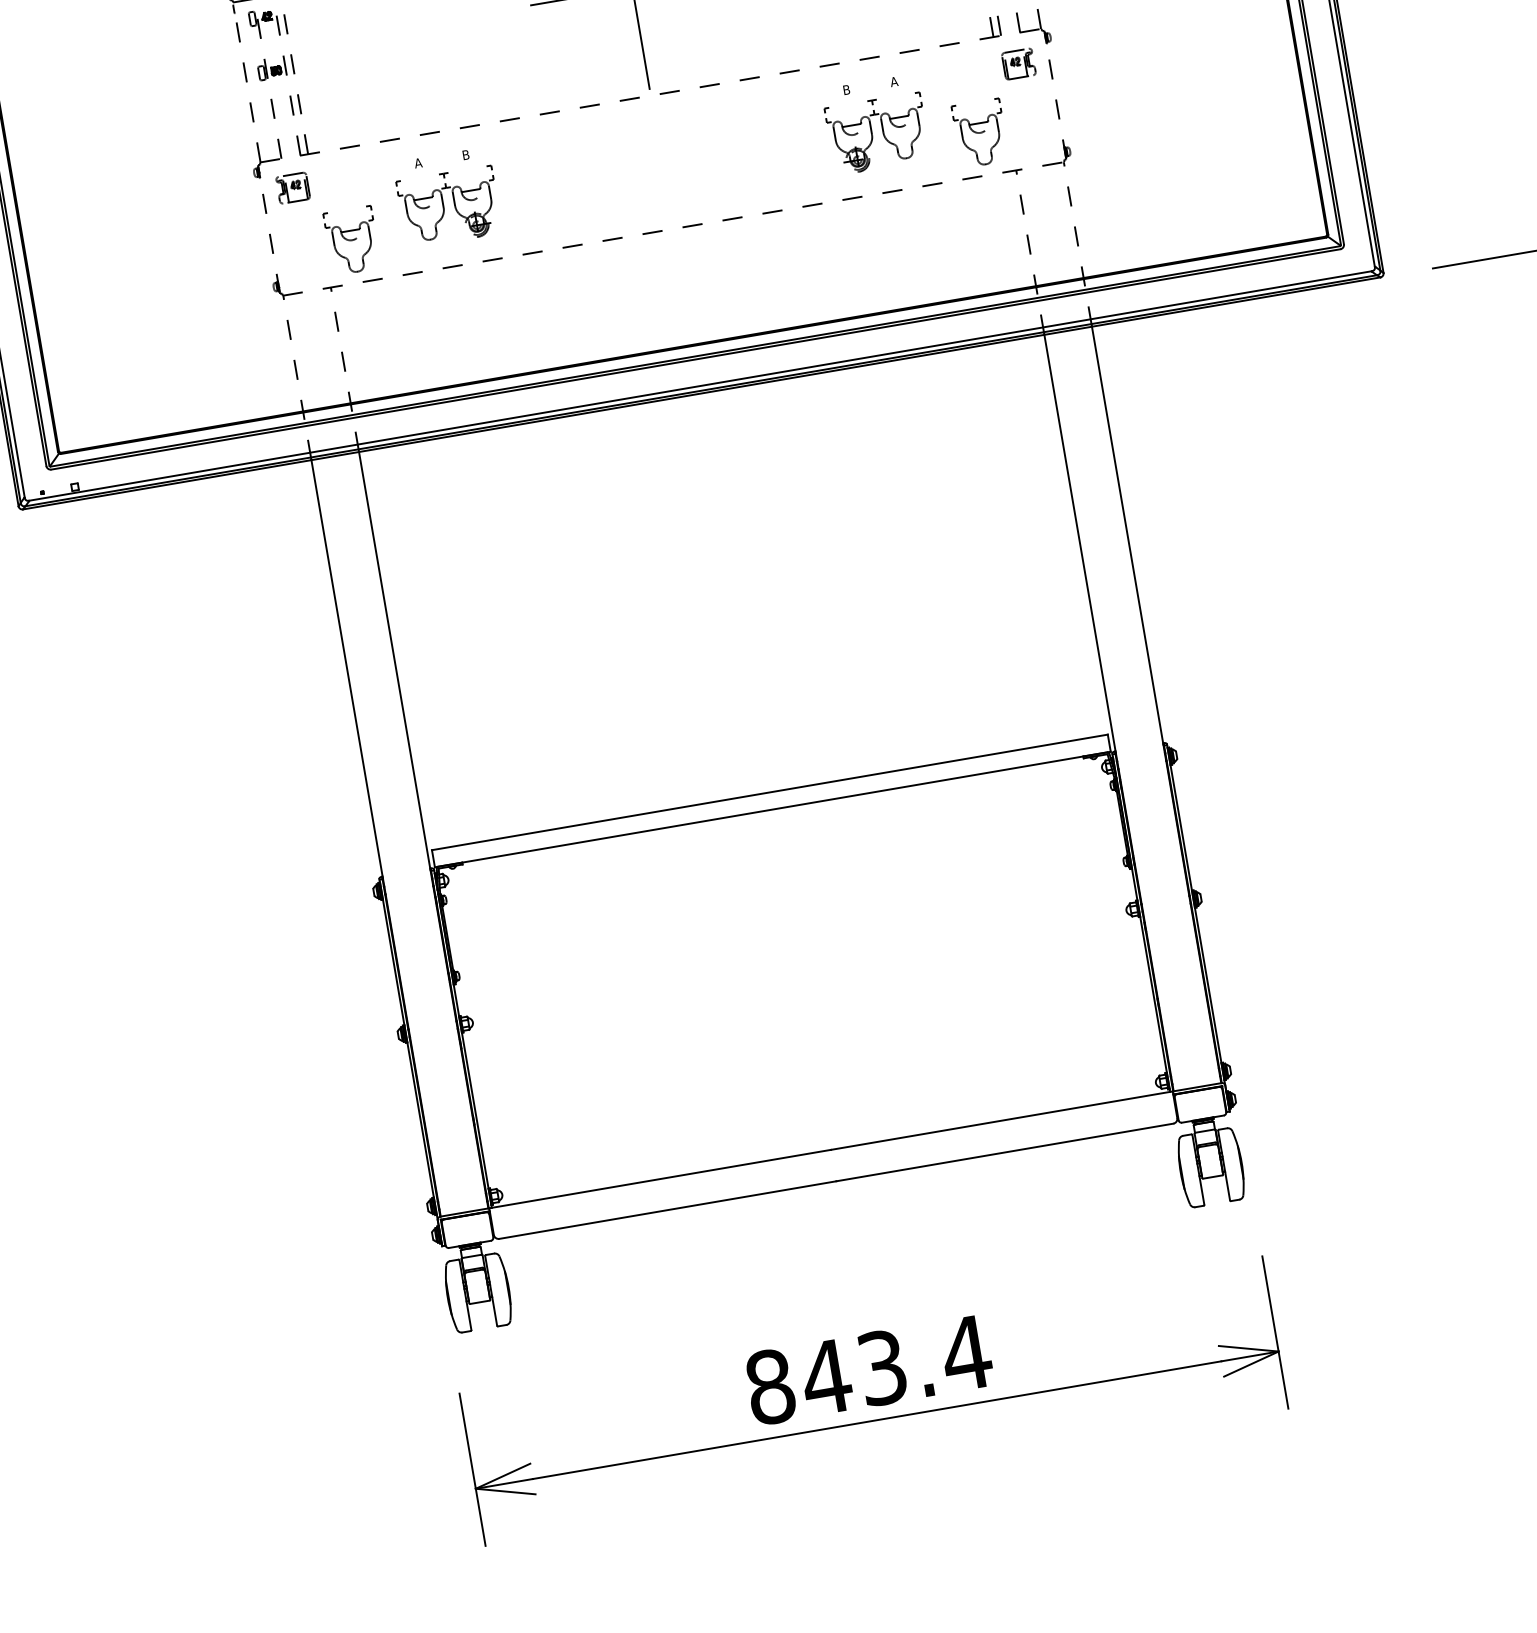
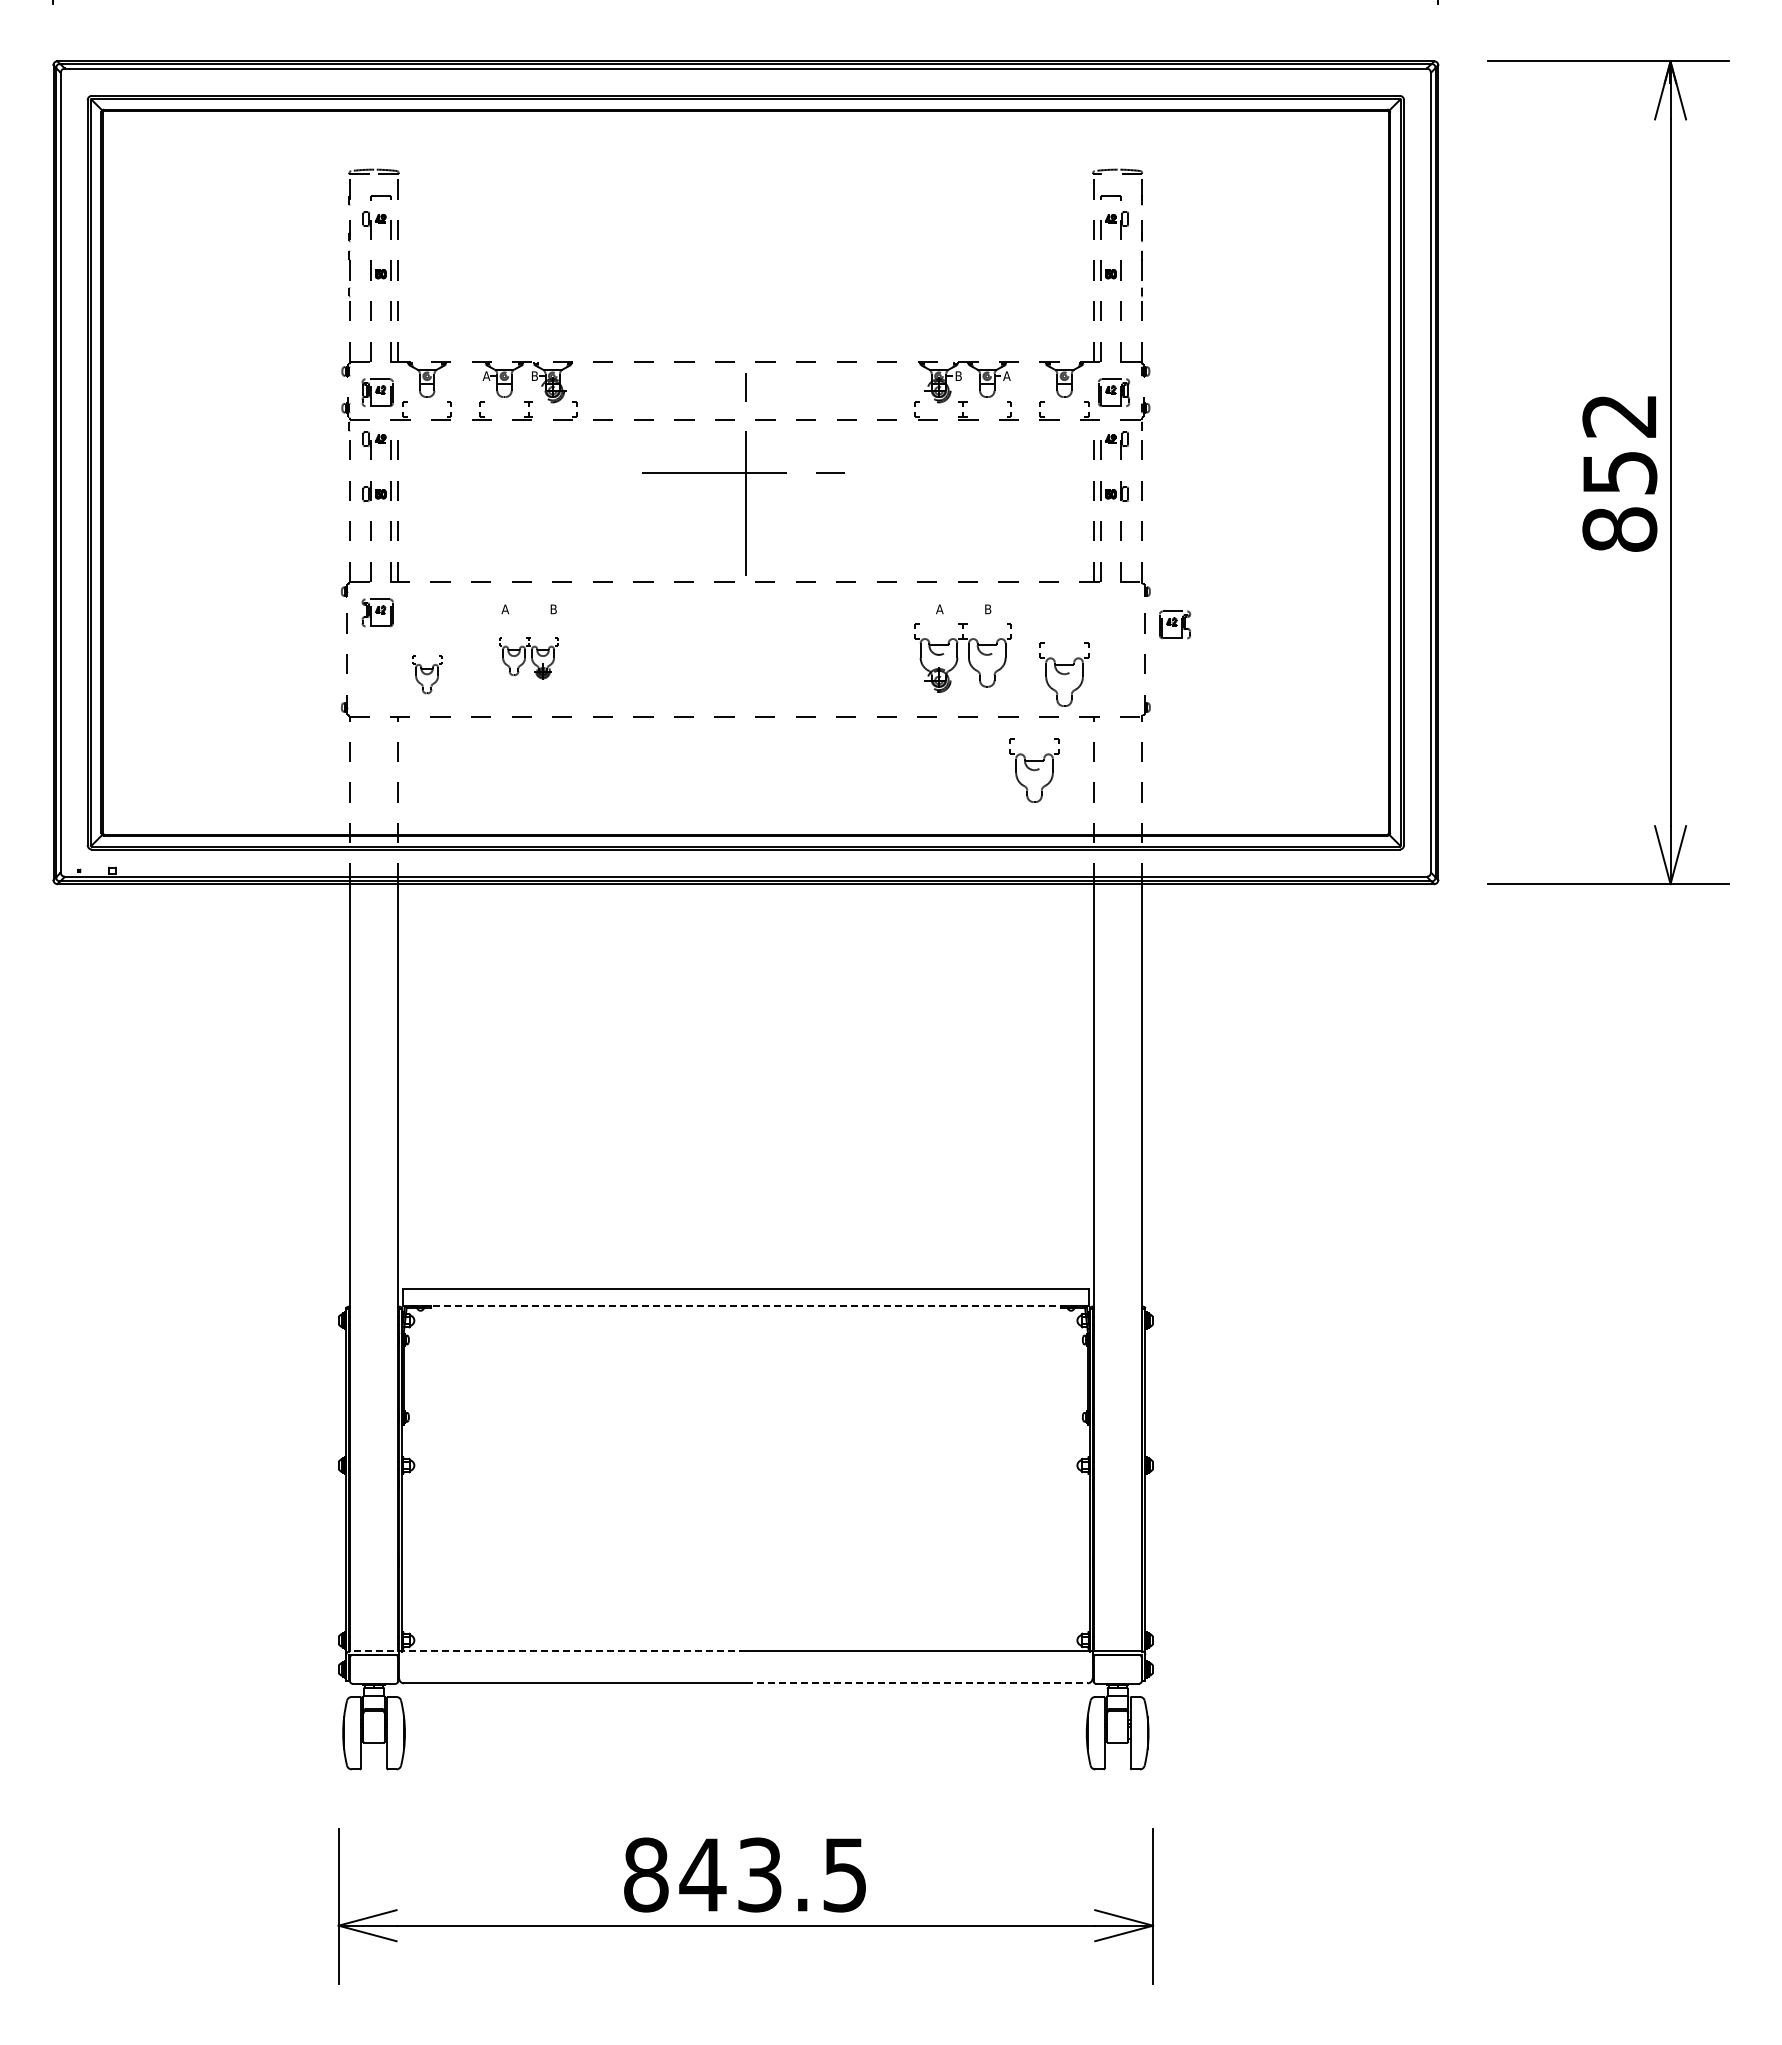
part: (1019, 63) -> (1175, 624), moved
text: (893, 82) -> (987, 609), A -> B
text: (846, 90) -> (939, 609), B -> A
part: (449, 206) -> (528, 657), size x0.6
part: (967, 232) -> (1034, 770), added
part: (351, 240) -> (426, 674), size x0.6
line: (772, 809) -> (745, 1306), solid -> dashed
line: (1004, 1152) -> (916, 1683), solid -> dashed
line: (635, 1183) -> (547, 1651), solid -> dashed
text: (965, 1354) -> (844, 1875), 843.4 -> 843.5

